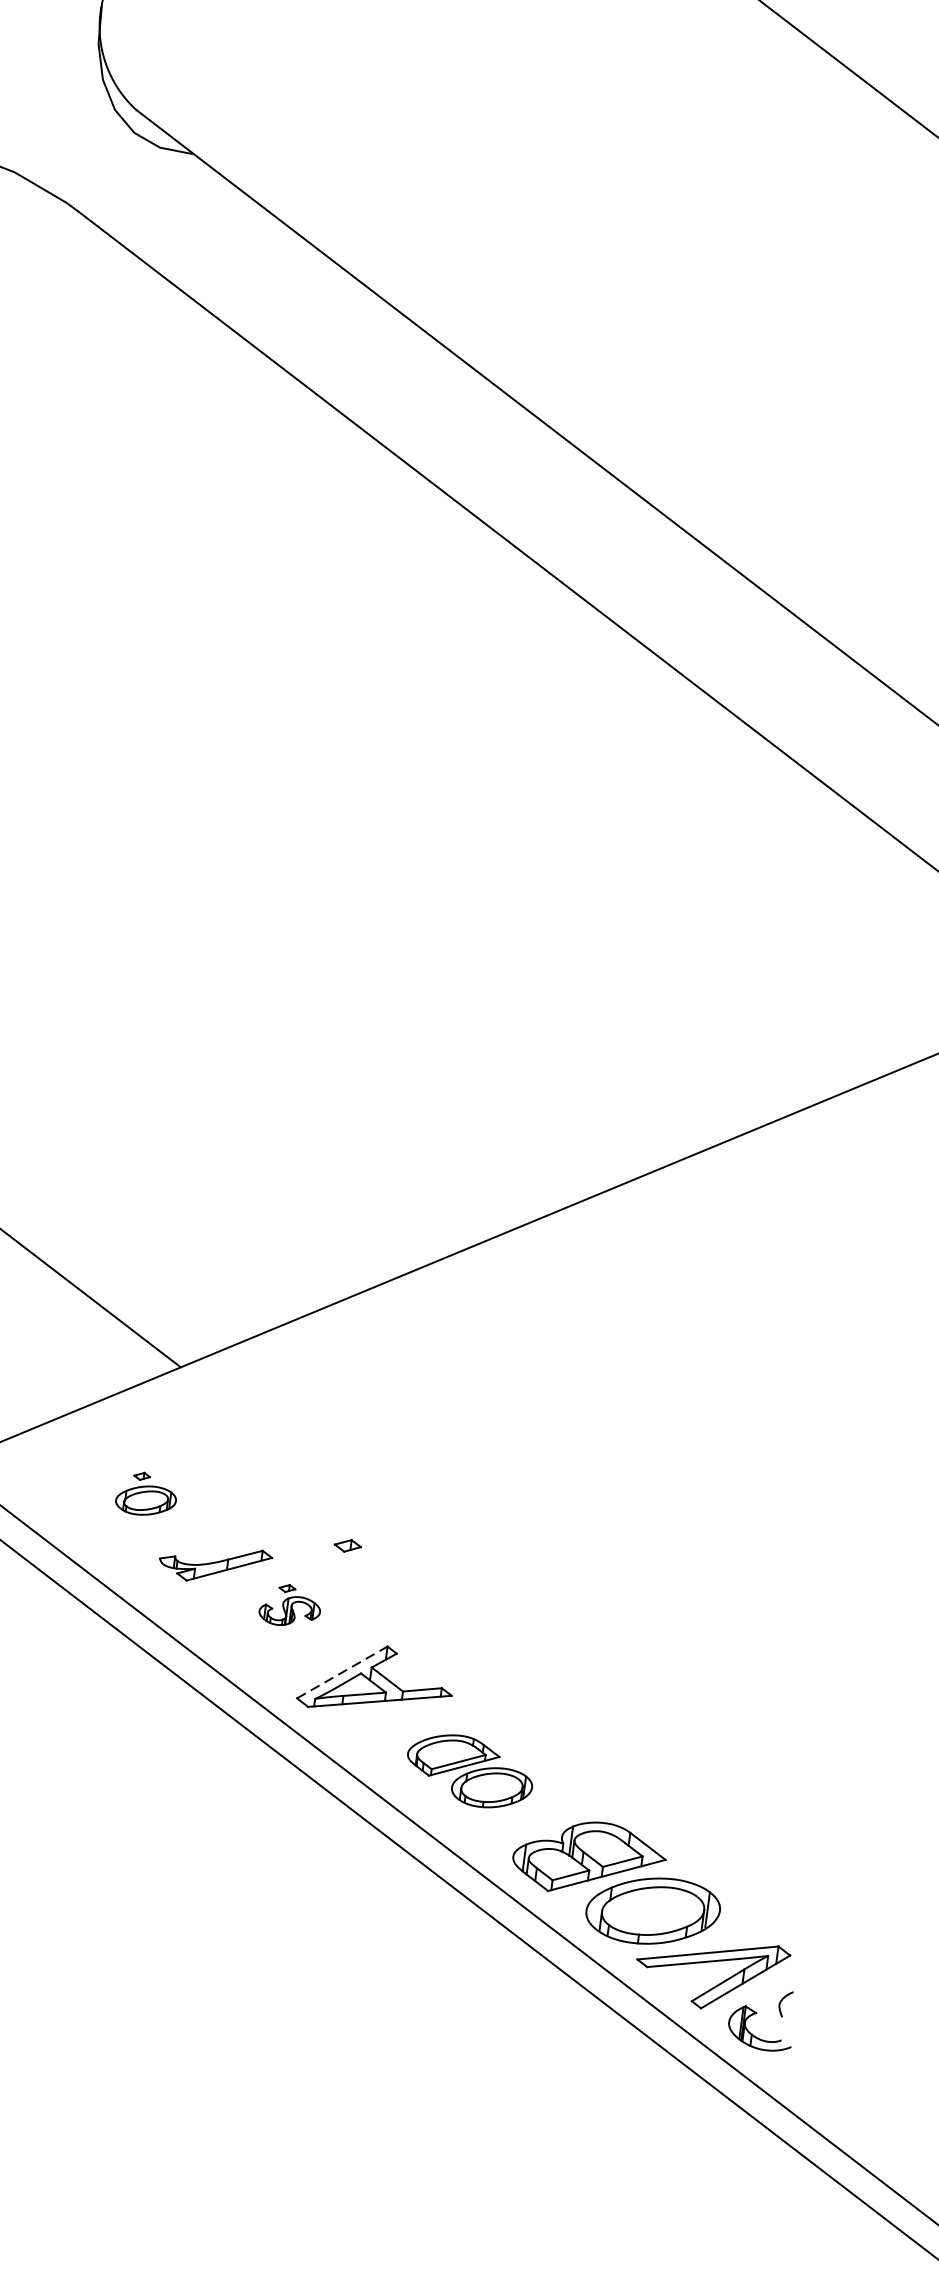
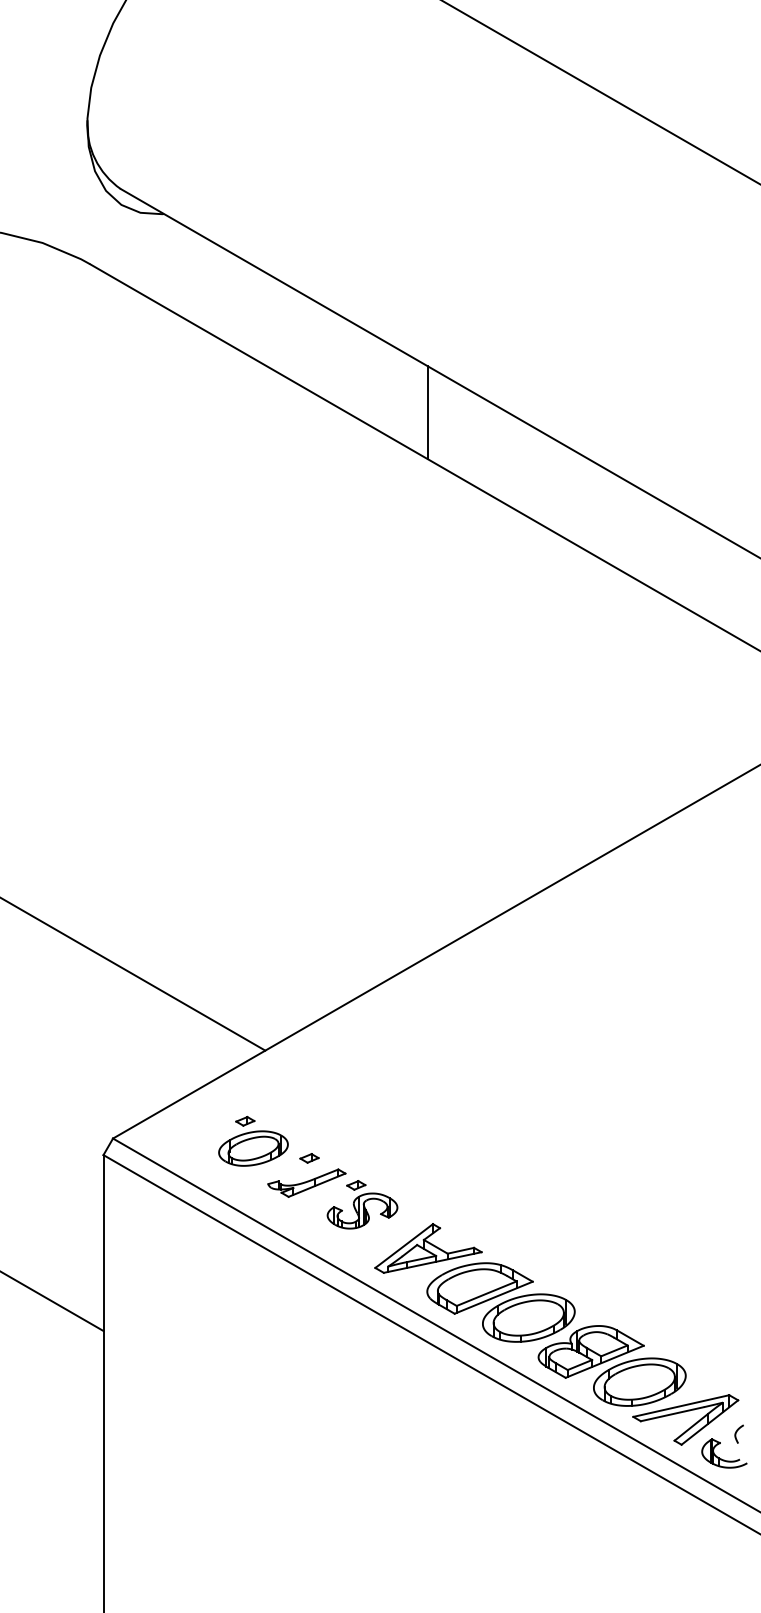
line: (532, 486) -> (427, 412), added
part: (147, 1493) -> (253, 1140), size x1.67
part: (347, 1546) -> (309, 1158), moved
part: (290, 1605) -> (362, 1204), size x1.67
line: (342, 1671) -> (404, 1245), dashed -> solid
part: (469, 1771) -> (500, 1302), size x1.67

